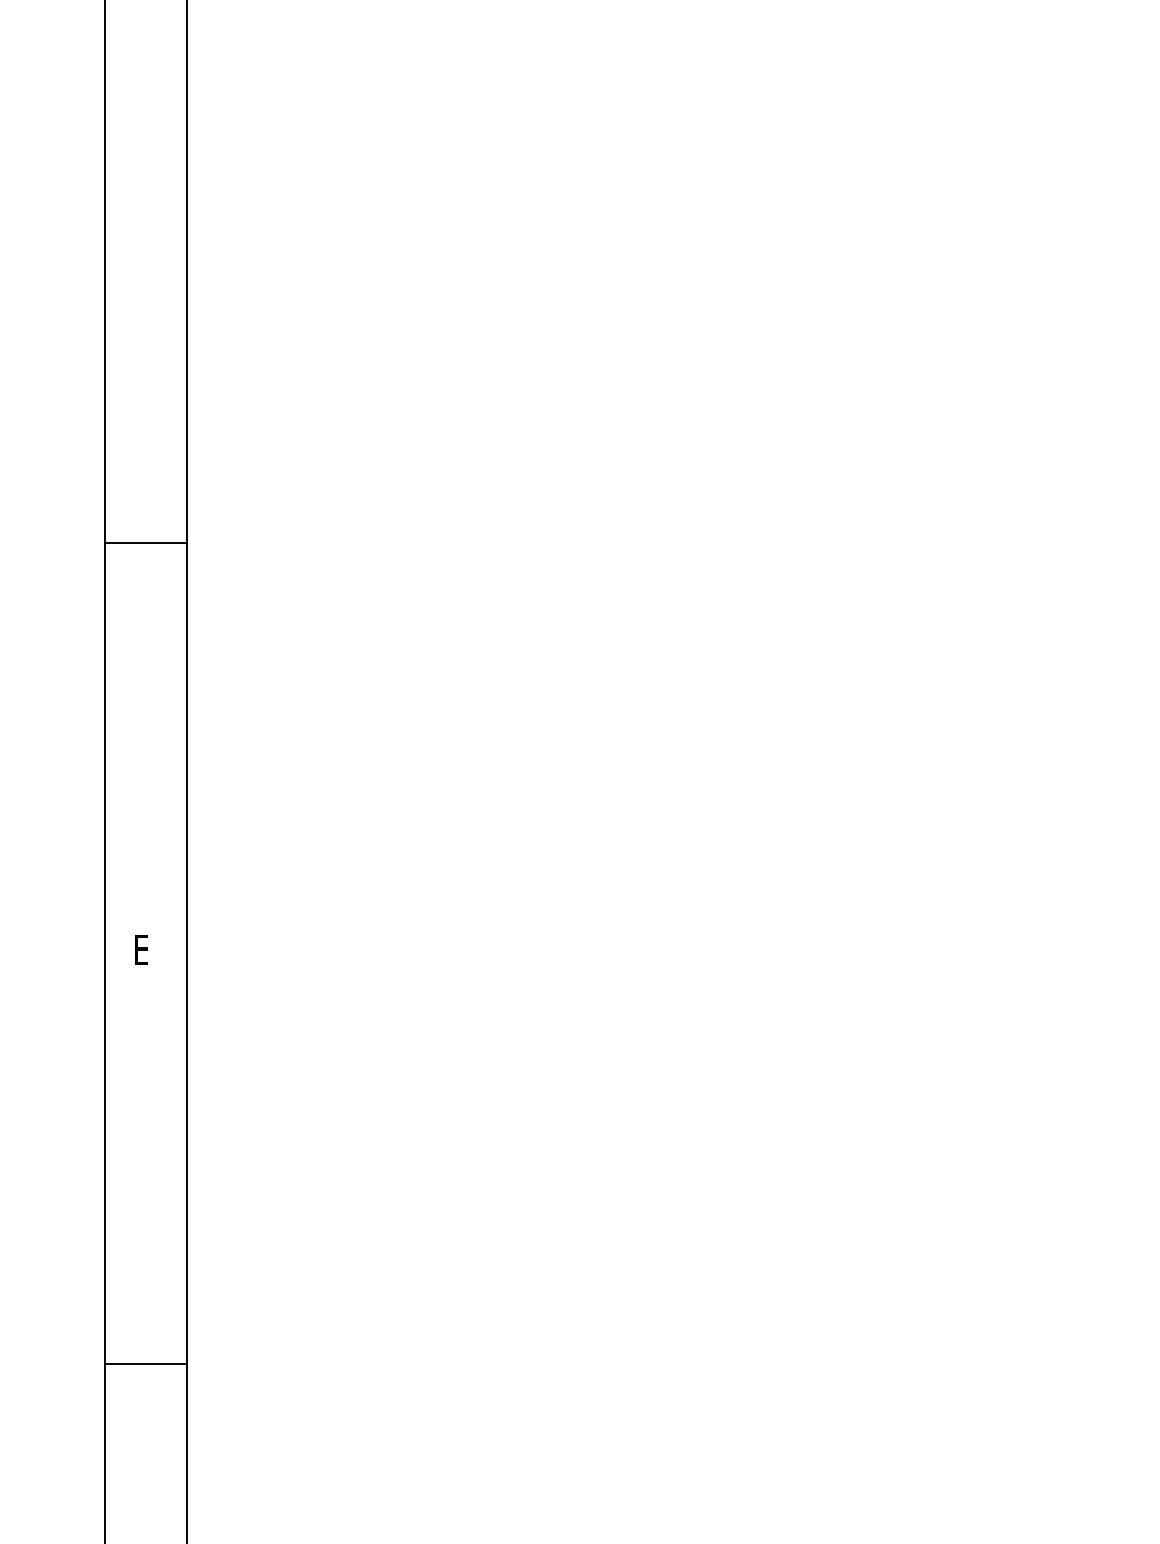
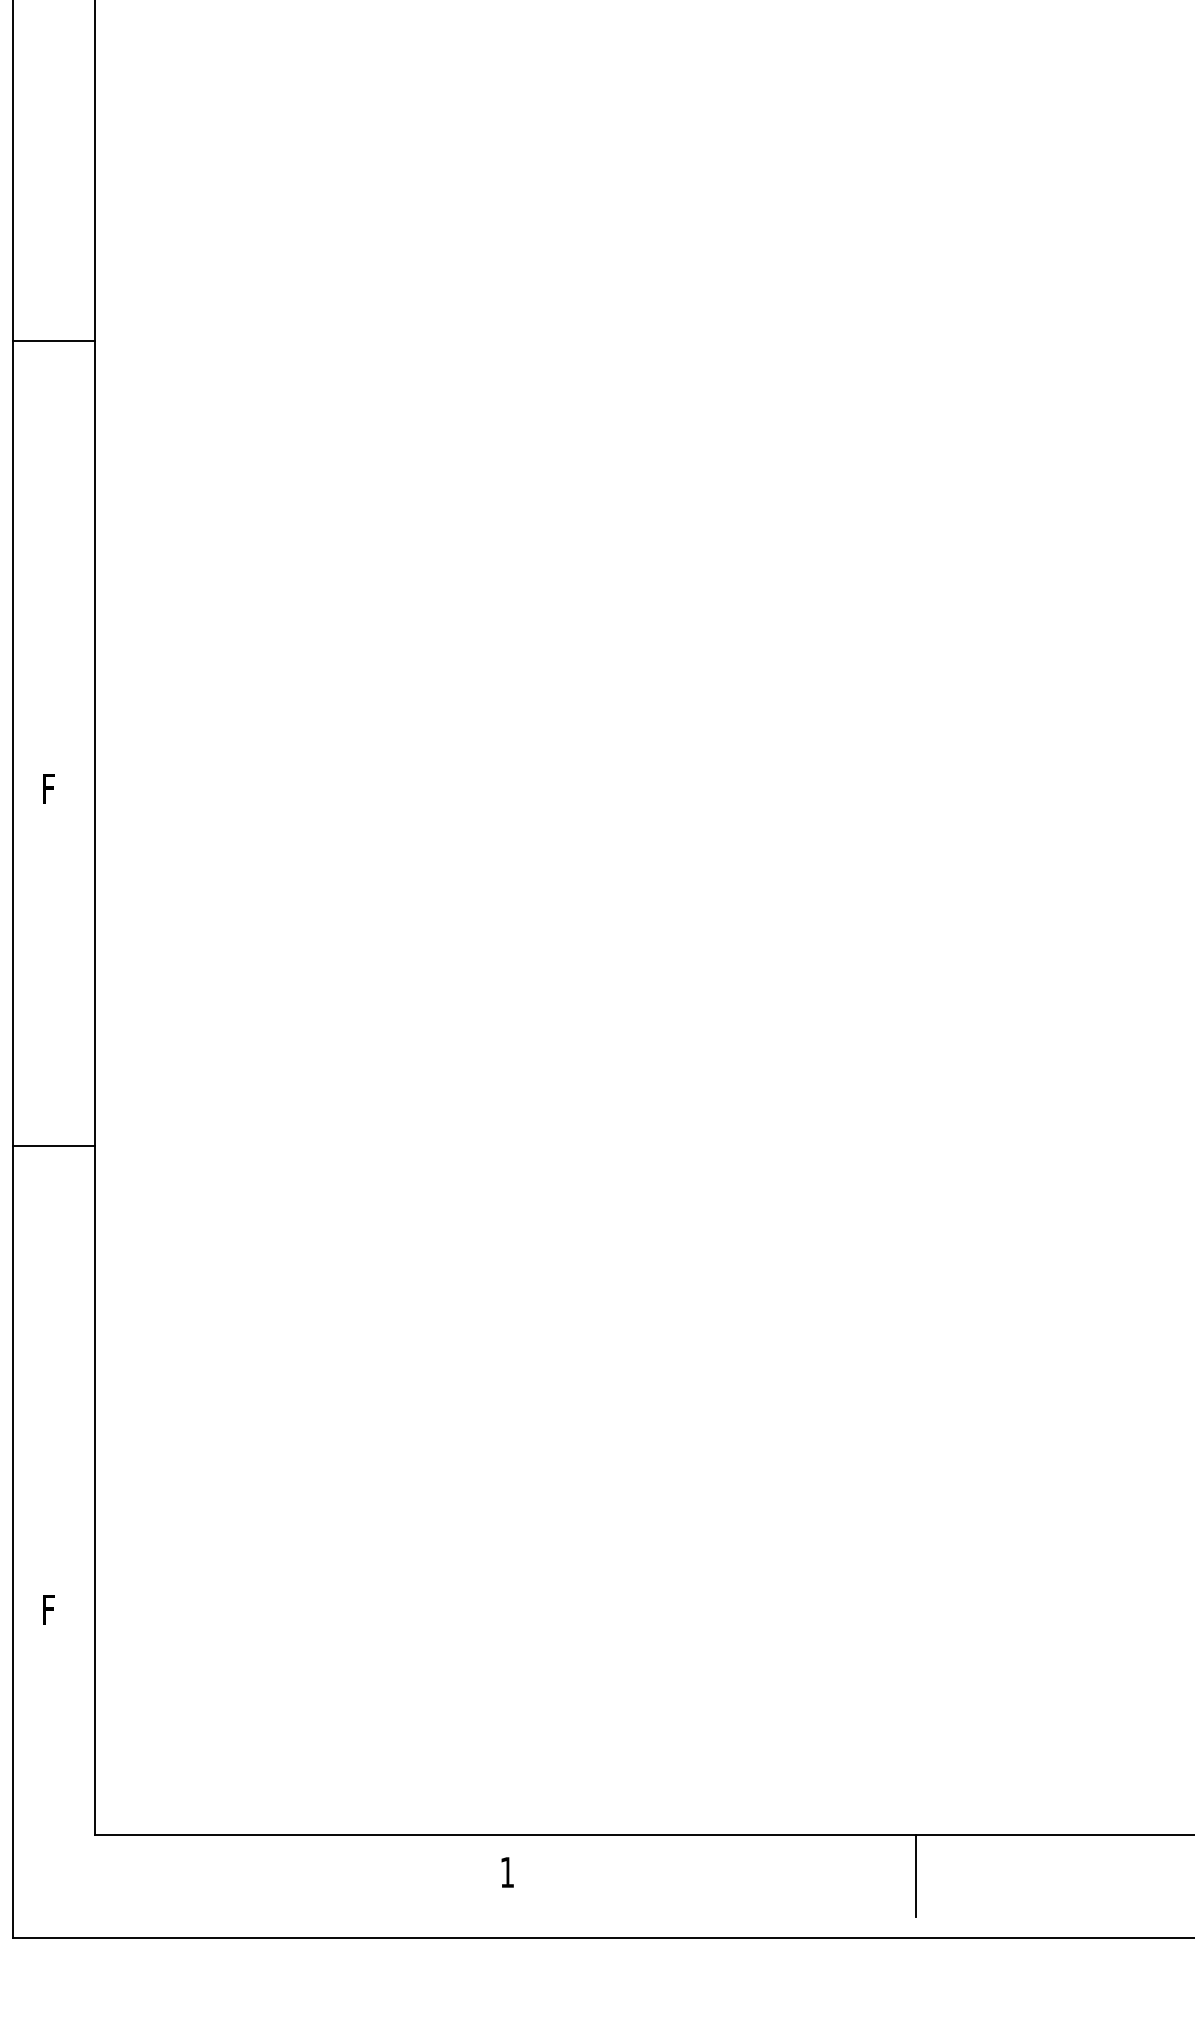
line: (145, 543) -> (53, 340), moved
text: (142, 949) -> (50, 788), E -> F
line: (145, 1364) -> (53, 1146), moved

